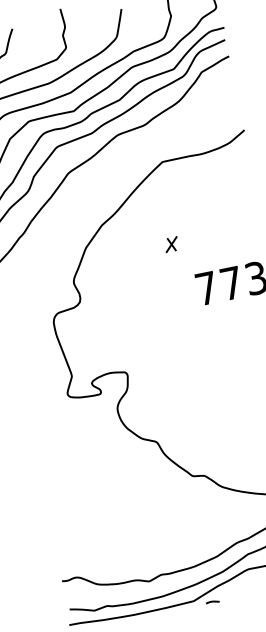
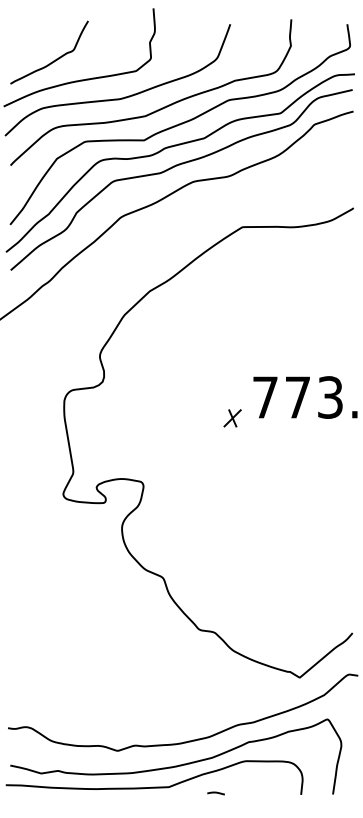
part: (171, 244) -> (232, 418), moved
curve: (212, 602) -> (215, 793), moved

